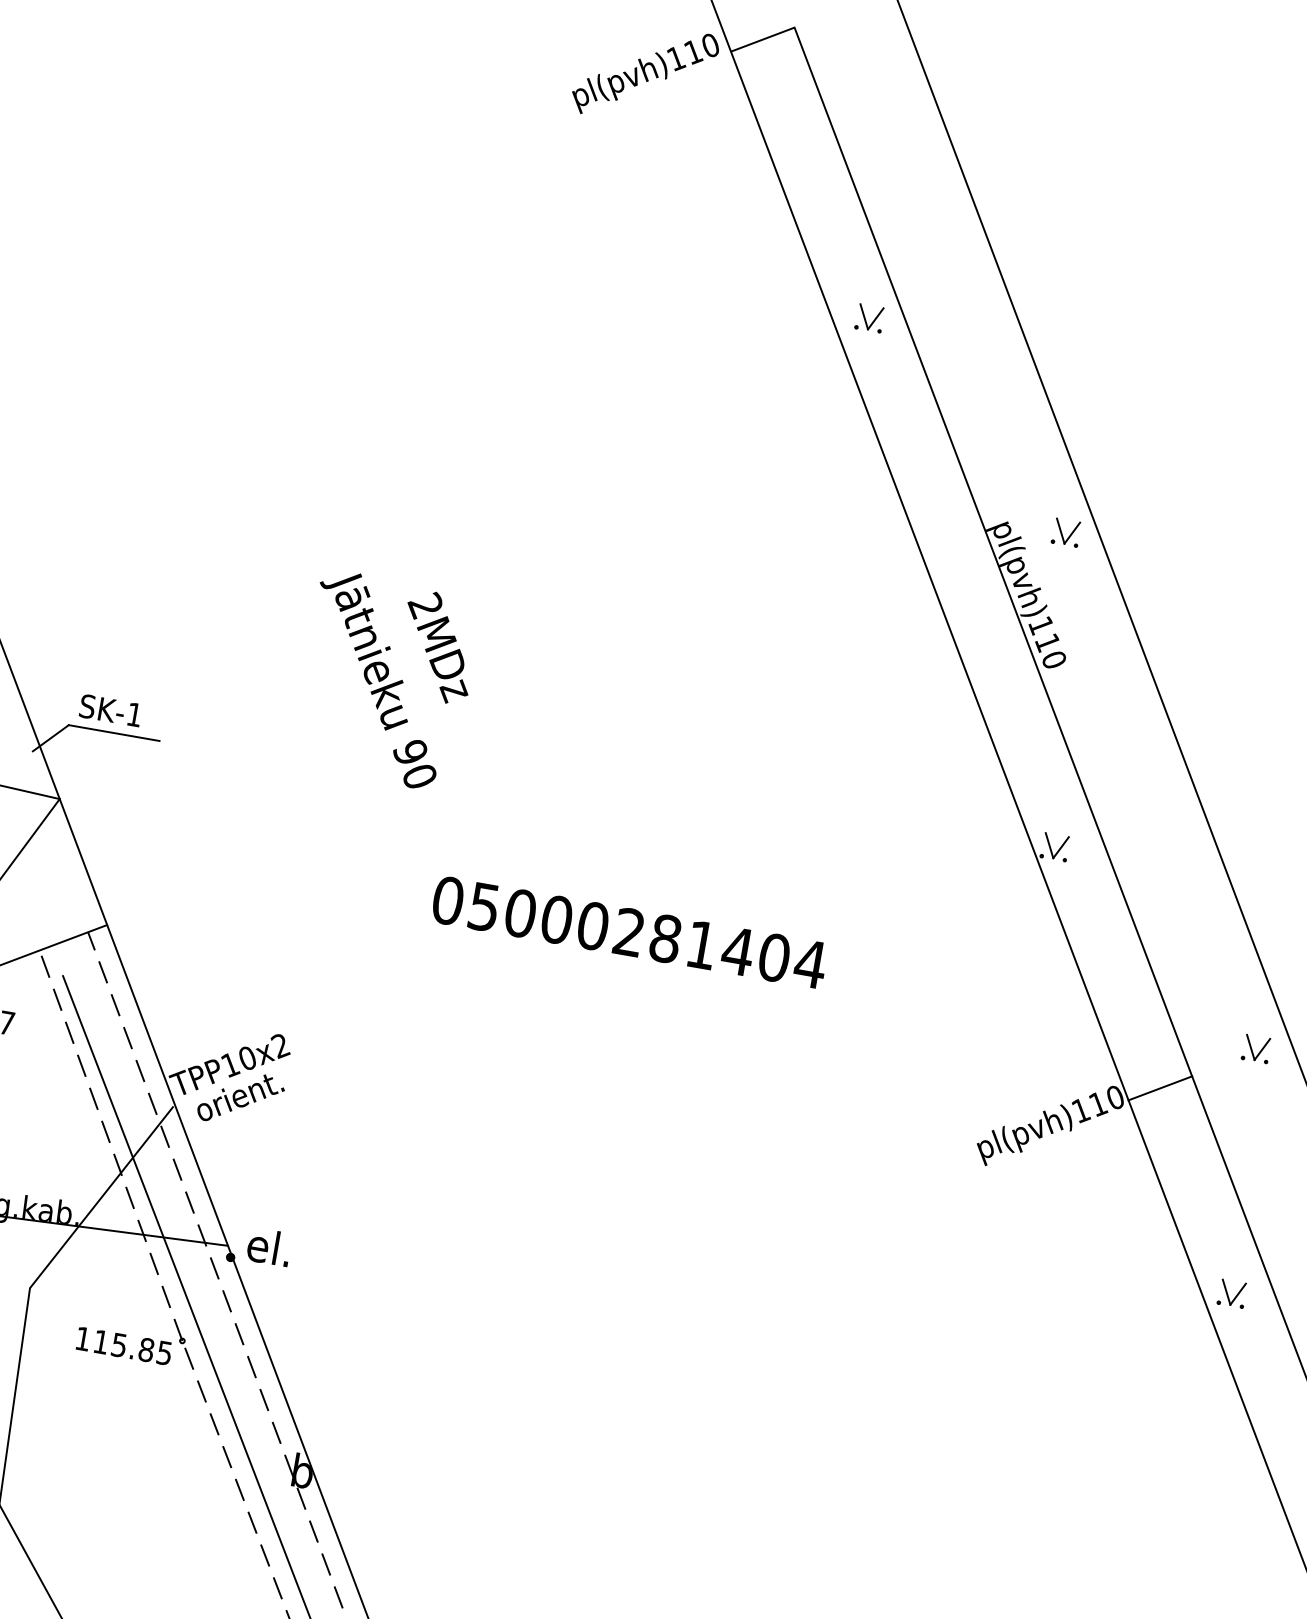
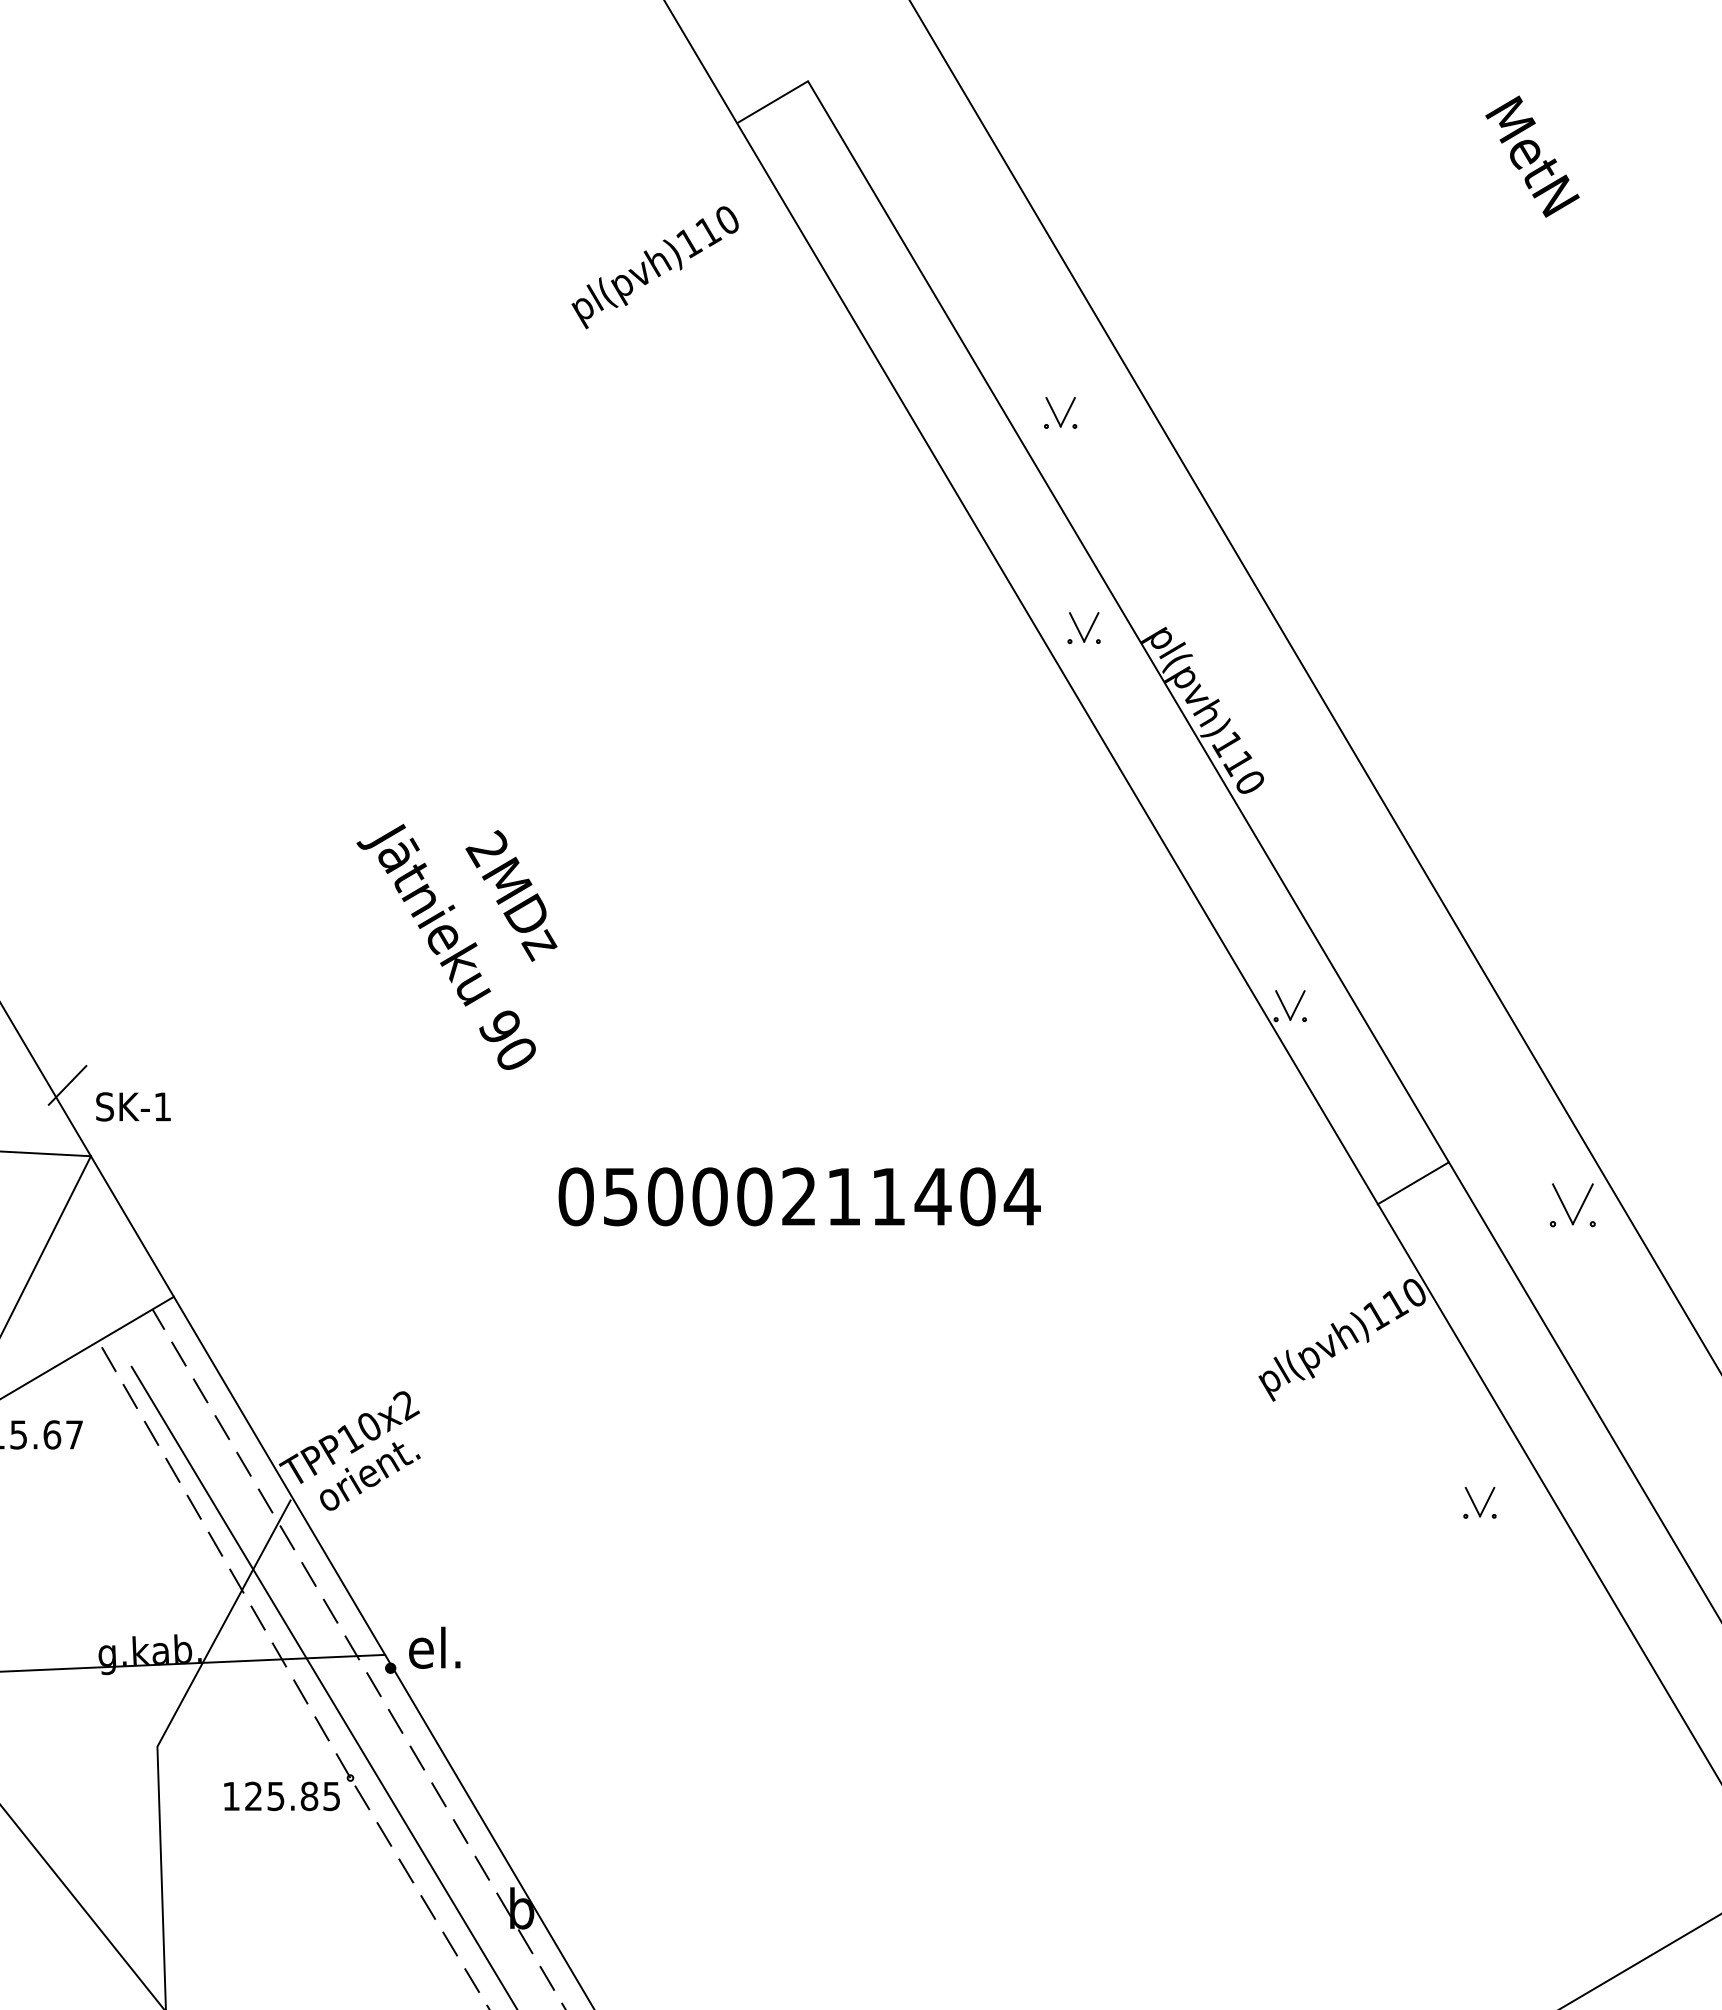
text: (644, 73) -> (654, 267), moved
part: (869, 317) -> (1060, 412), moved
part: (1065, 532) -> (1083, 627), moved
text: (110, 710) -> (133, 1106), moved
line: (114, 733) -> (142, 1066), removed
text: (665, 938) -> (843, 1196), 05000281404 -> 05000211404
part: (1256, 1049) -> (1572, 1205), size x1.4
line: (1159, 1088) -> (1412, 1183), moved
part: (1231, 1293) -> (1479, 1502), moved
text: (101, 1341) -> (253, 1795), 115.85 -> 125.85

